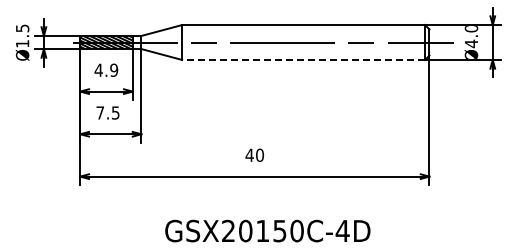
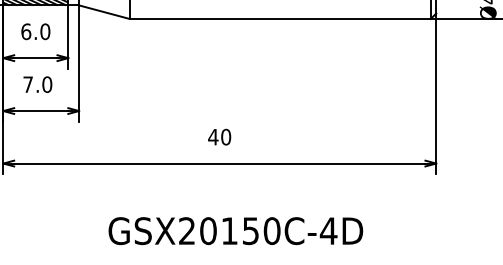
line: (303, 59) -> (280, 18), dashed -> solid
text: (105, 69) -> (34, 30), 4.9 -> 6.0
text: (115, 112) -> (46, 84), 7.5 -> 7.0

